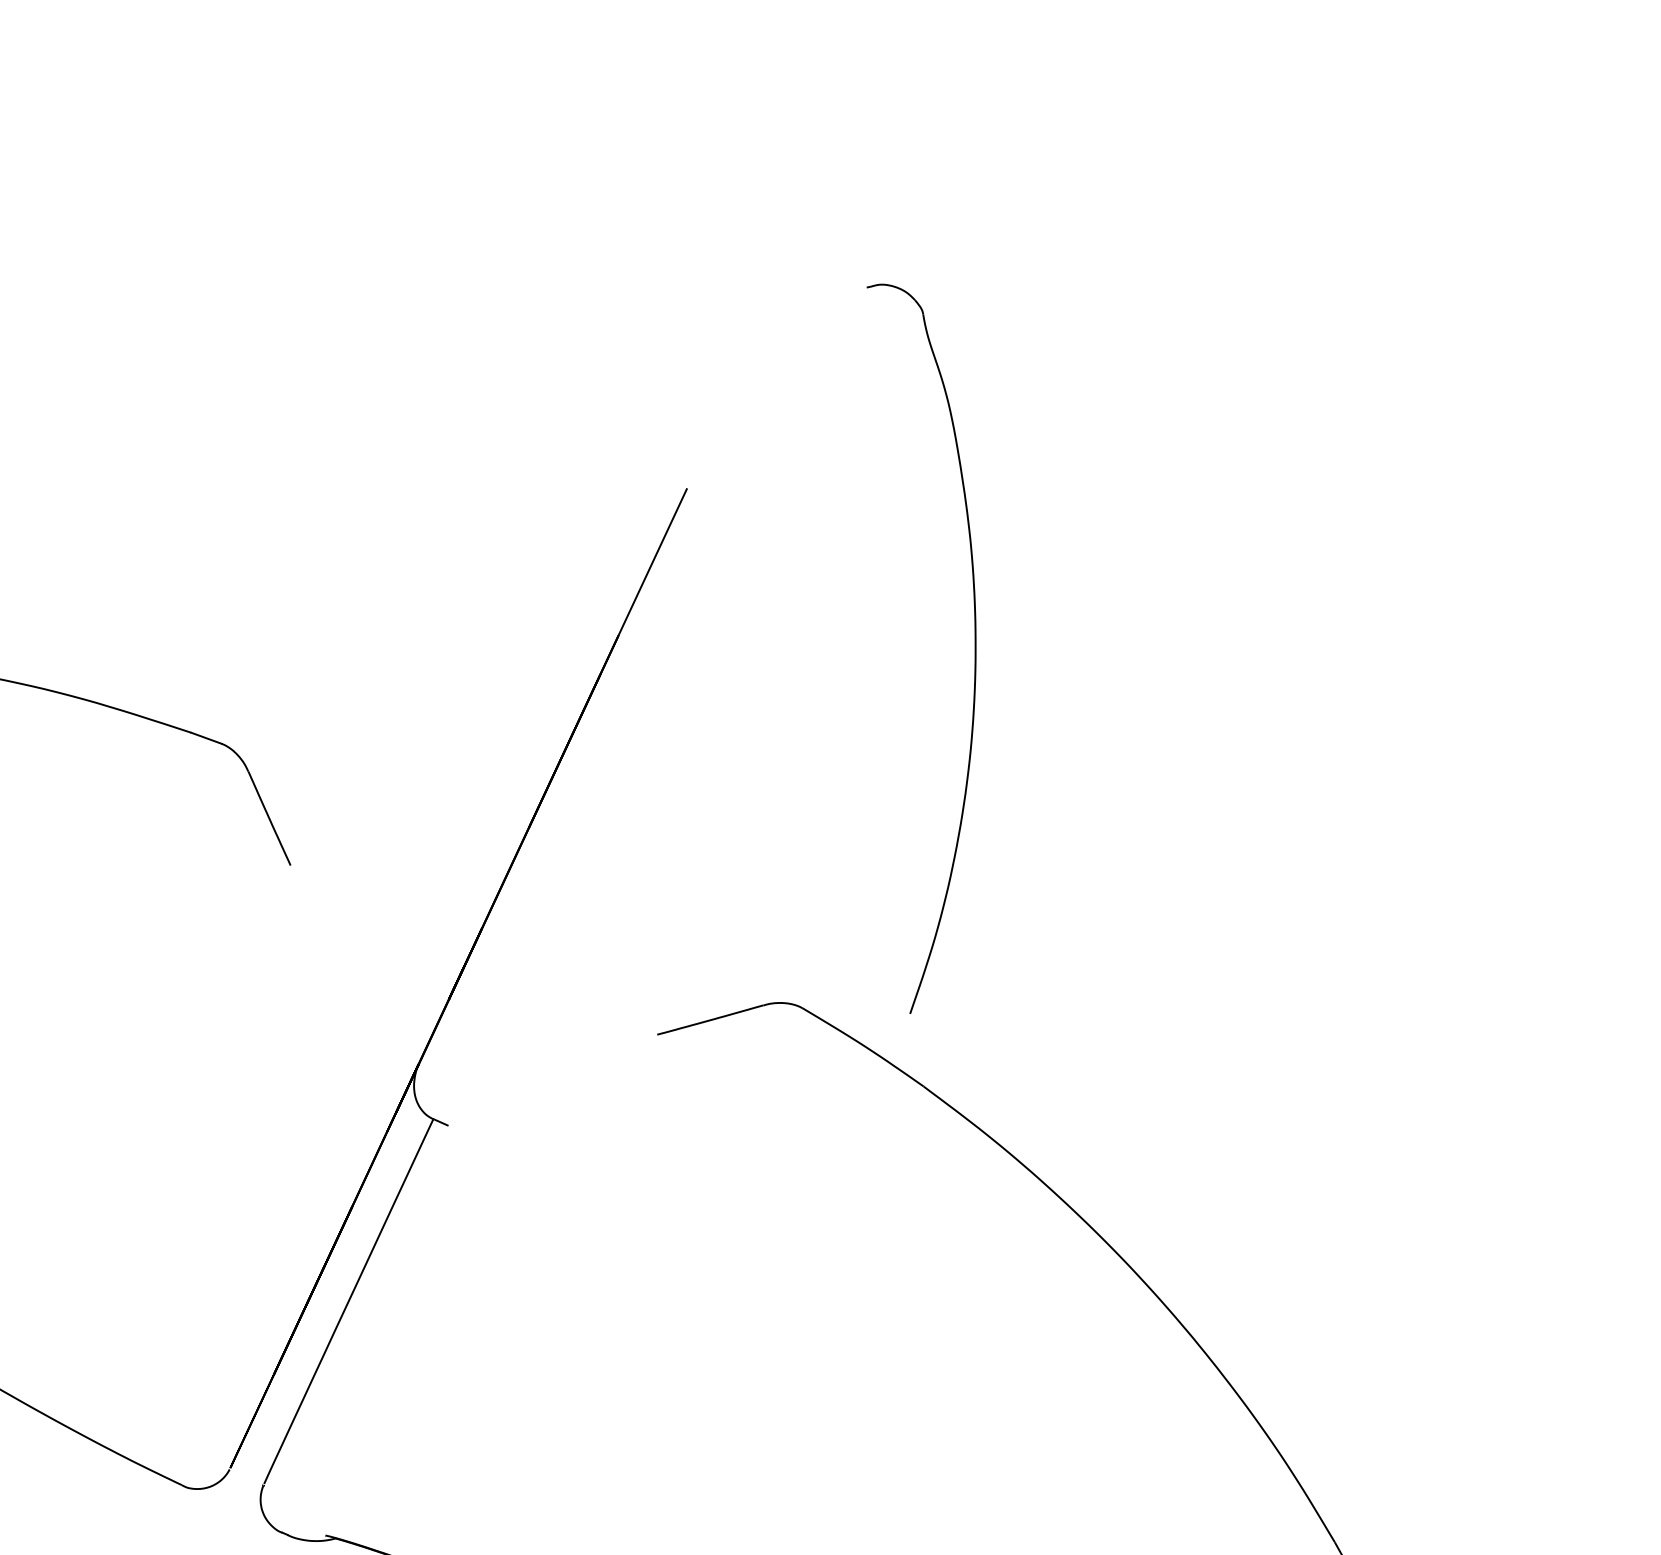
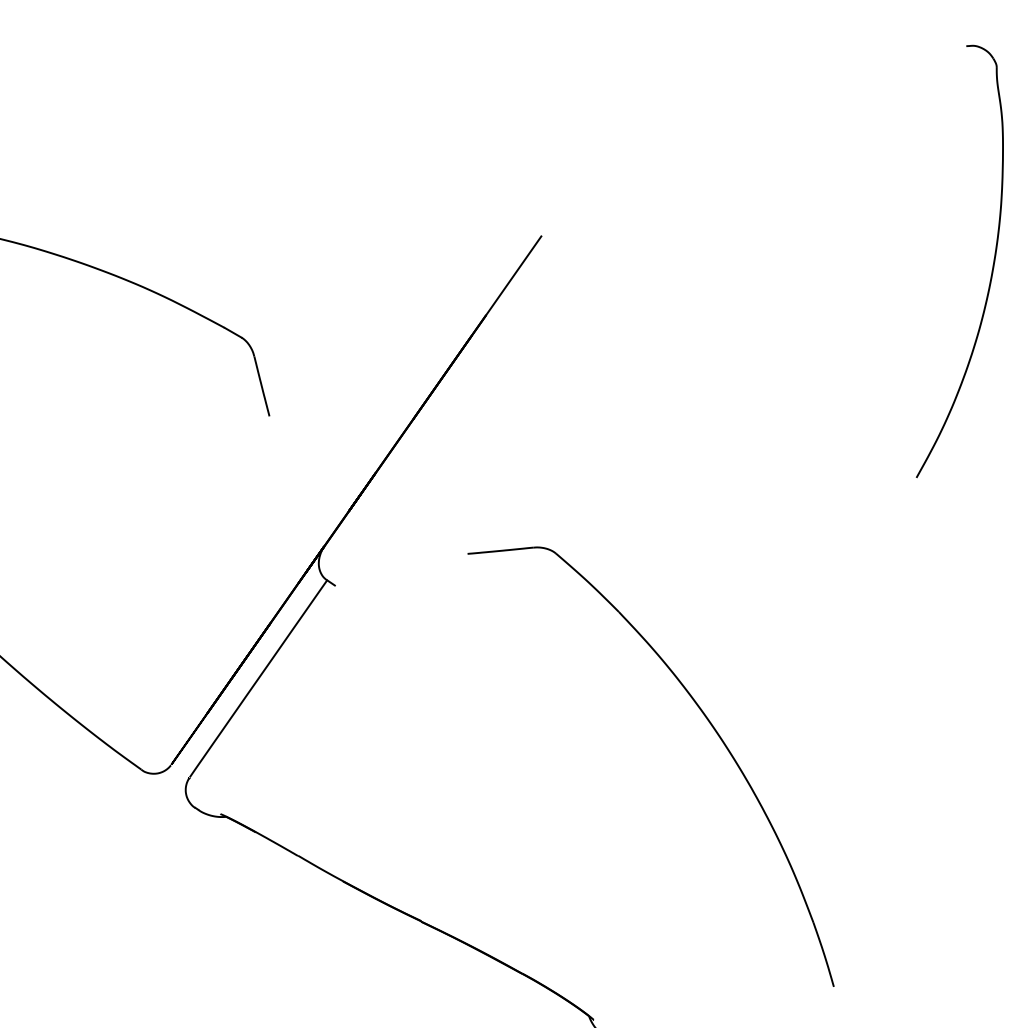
part: (973, 639) -> (992, 264), moved

